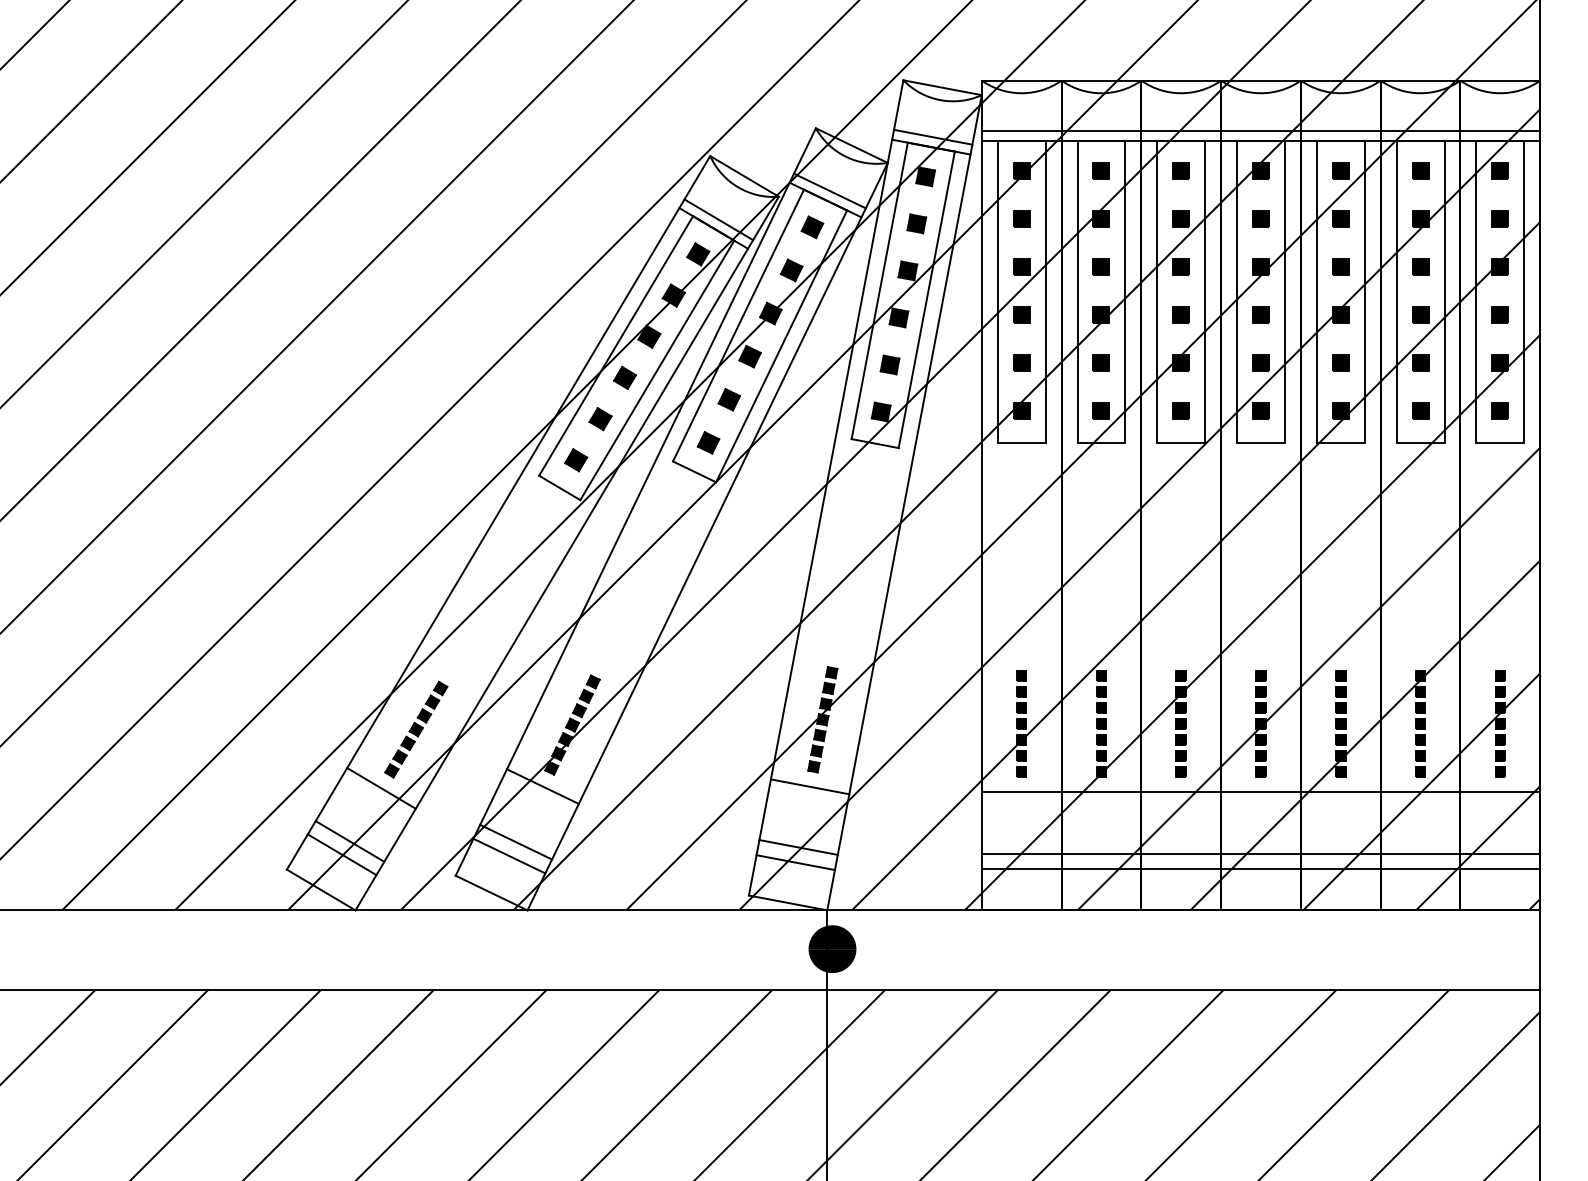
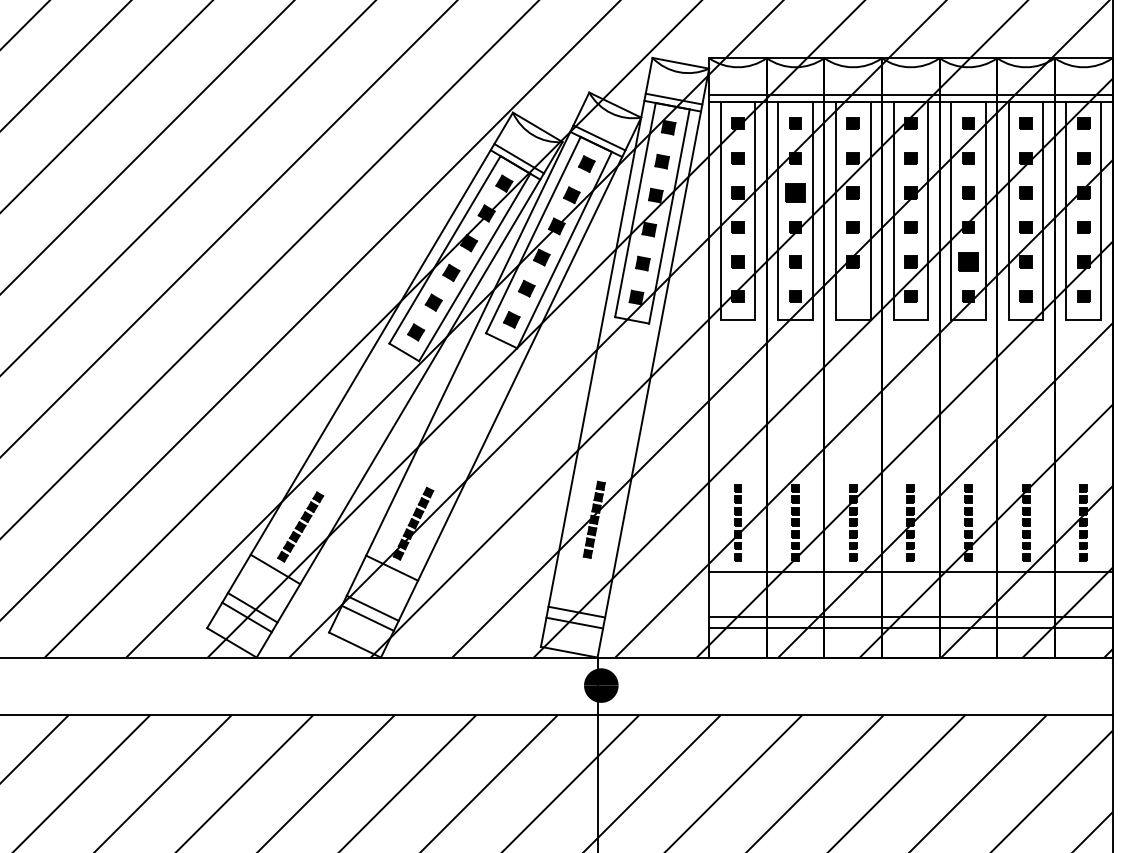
part: (1101, 266) -> (795, 192), size x1.6
part: (1340, 362) -> (968, 261), size x1.6
part: (1180, 410) -> (852, 296), removed
line: (809, 785) -> (584, 567), removed

